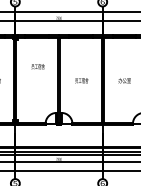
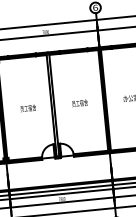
text: (37, 66) -> (27, 108), moved

